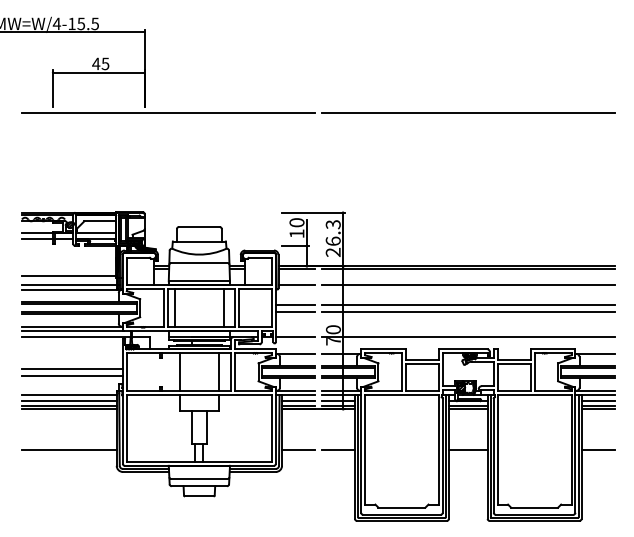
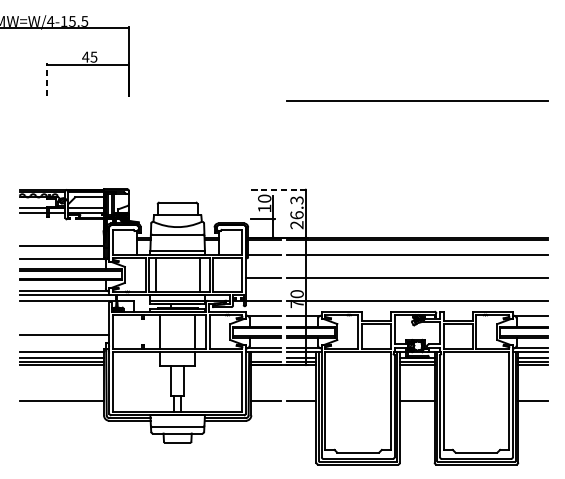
line: (52, 88) -> (46, 79), solid -> dashed
line: (168, 113) -> (150, 101), removed
line: (313, 212) -> (279, 189), solid -> dashed
line: (71, 285) -> (63, 254), removed
line: (295, 304) -> (263, 271), removed
line: (467, 304) -> (416, 271), removed
line: (72, 368) -> (64, 328), removed
line: (298, 401) -> (266, 358), removed

